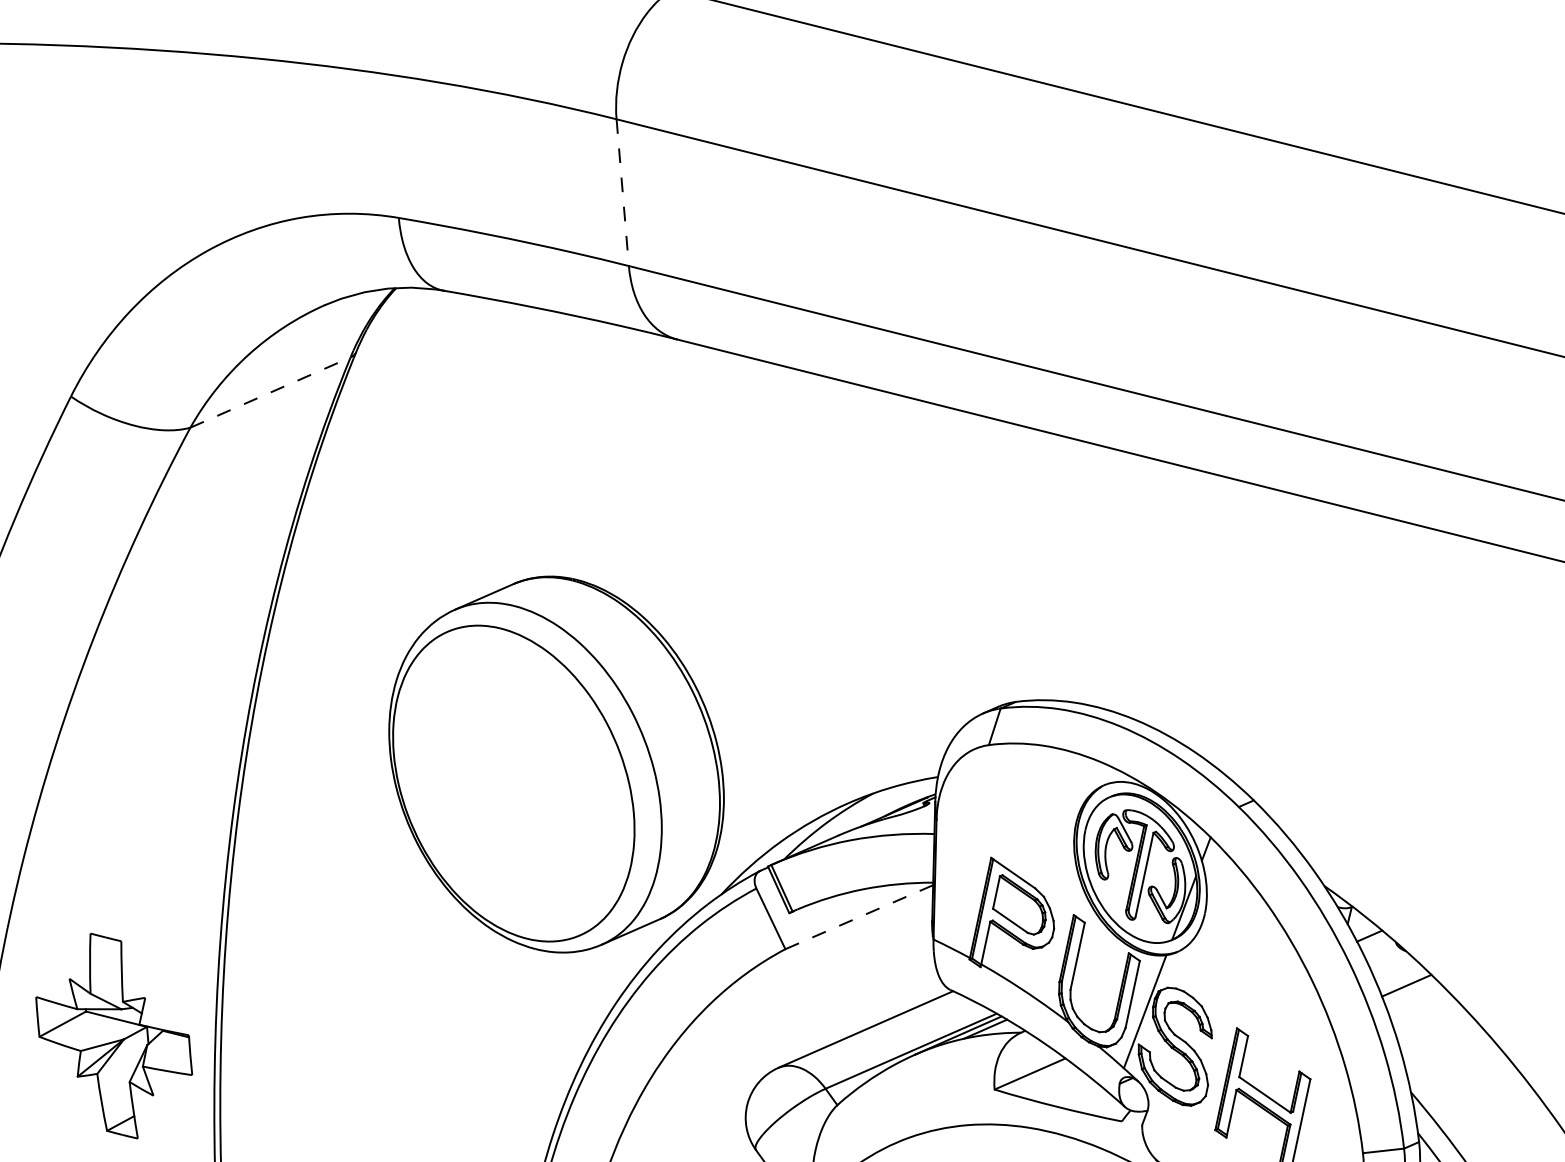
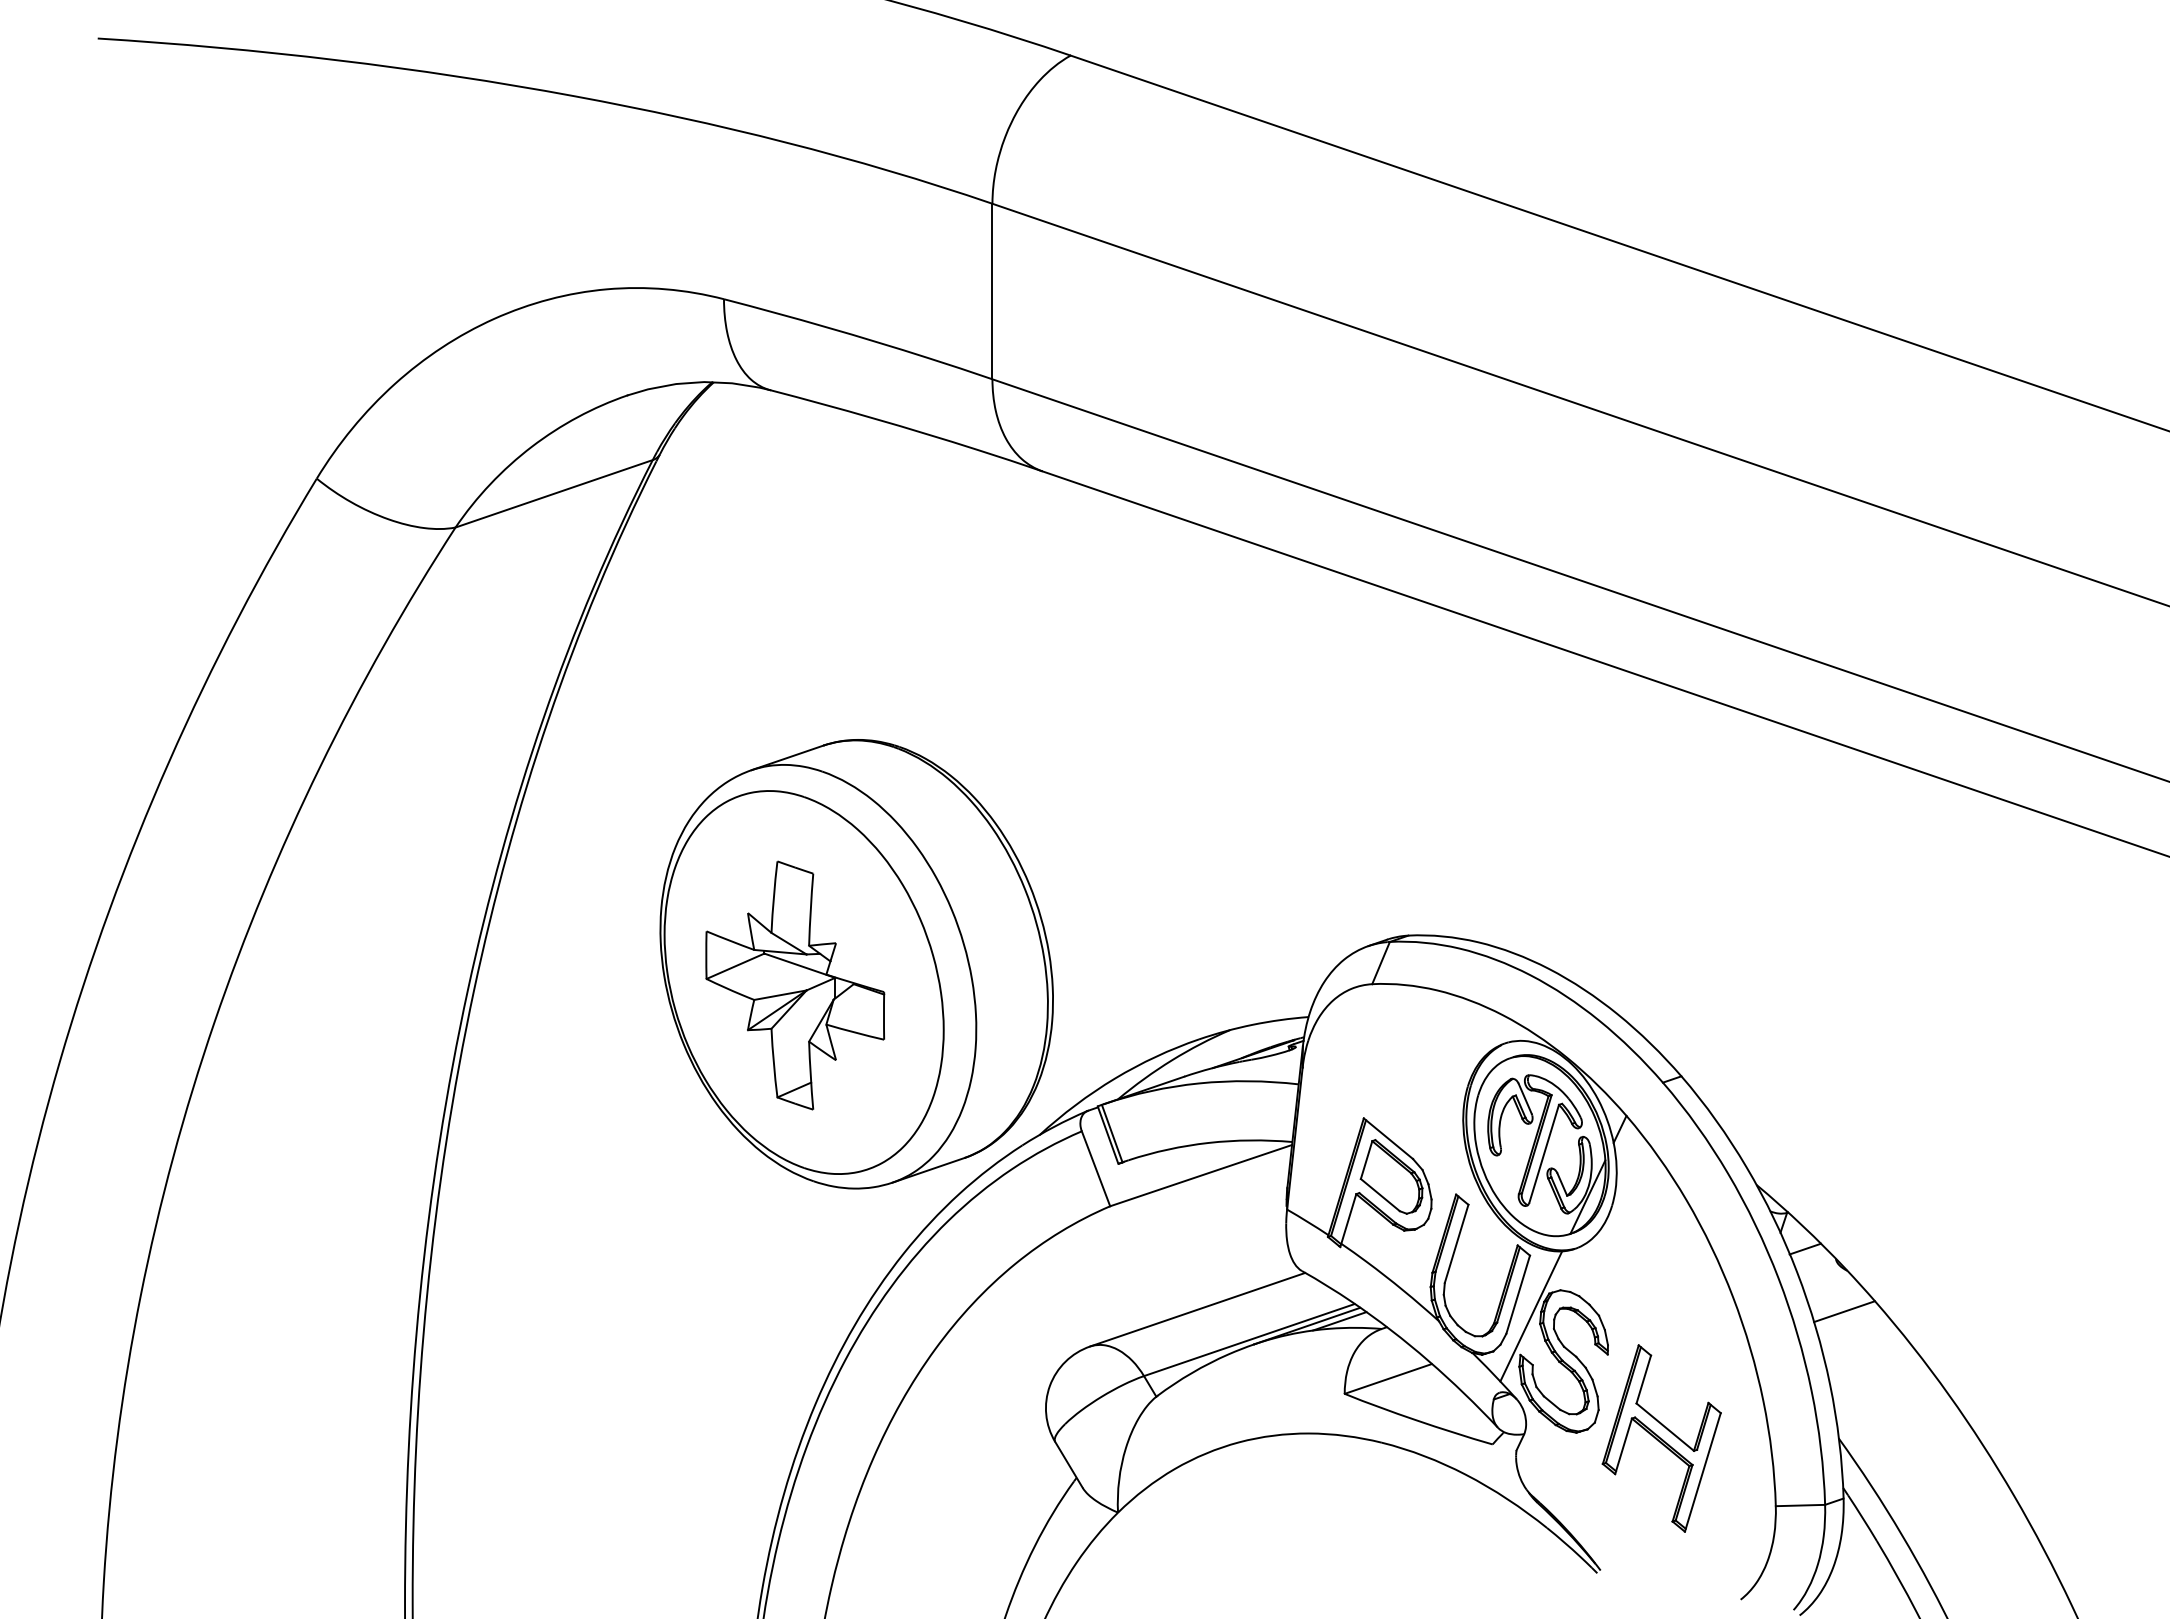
line: (622, 192) -> (992, 291), dashed -> solid
line: (270, 392) -> (554, 493), dashed -> solid
line: (859, 917) -> (1201, 1175), dashed -> solid
part: (114, 1036) -> (795, 985), moved

